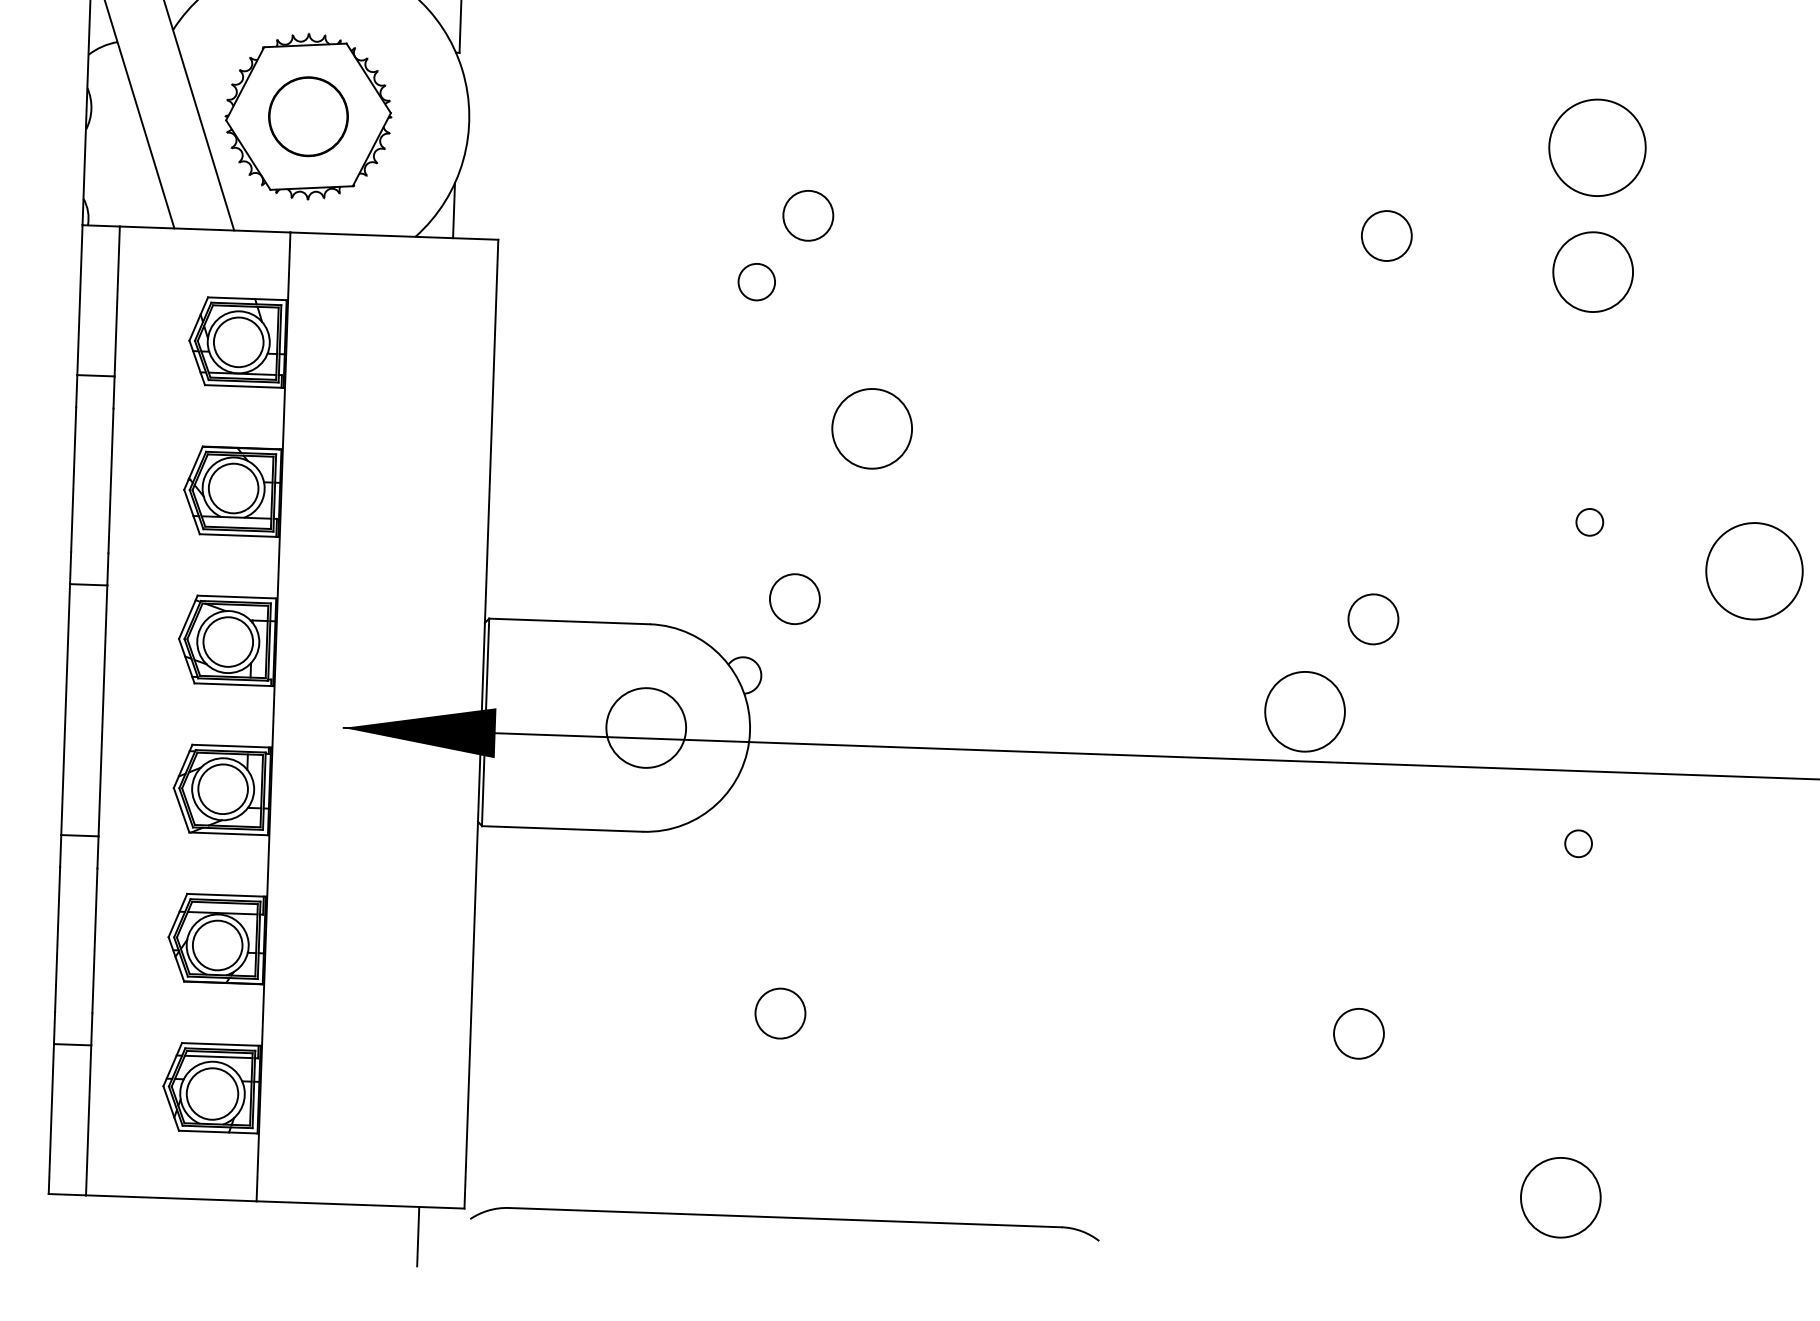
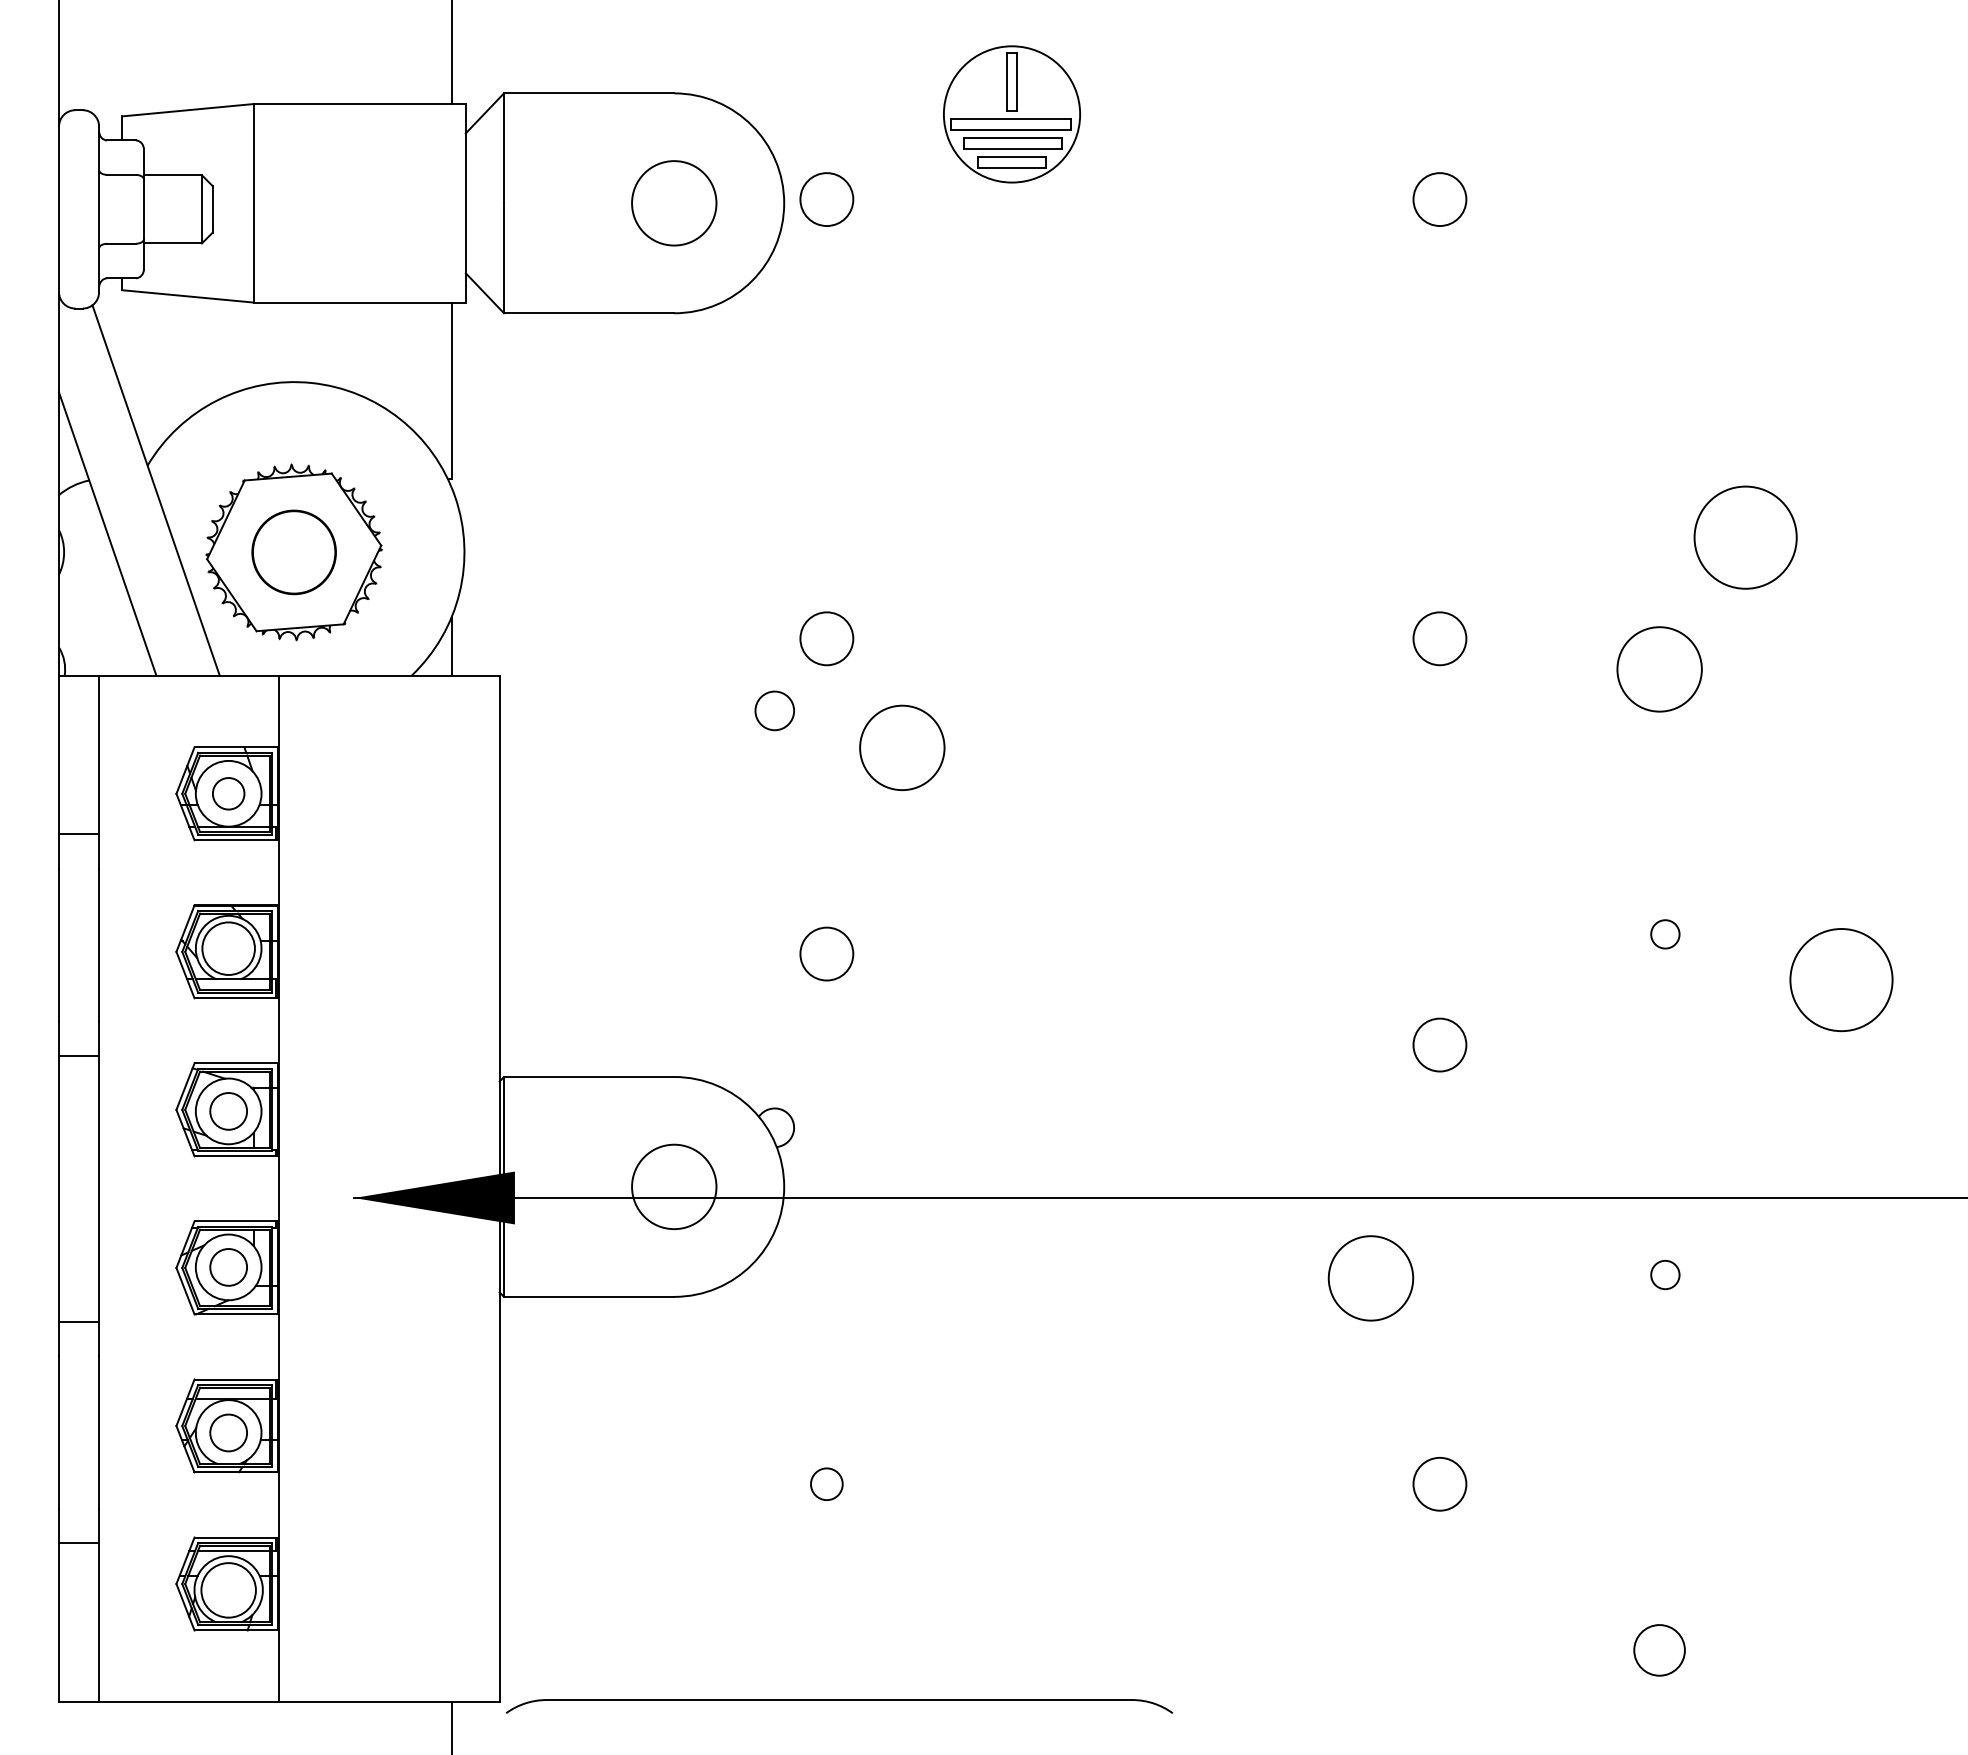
circle: (1597, 147) -> (1745, 537), moved
circle: (238, 342) -> (228, 793), size x0.6
circle: (872, 428) -> (902, 747), moved
circle: (794, 598) -> (826, 953), moved
circle: (228, 642) -> (228, 1111), size x0.7
circle: (1304, 711) -> (1370, 1278), moved
circle: (222, 789) -> (228, 1267), size x0.7
circle: (217, 945) -> (228, 1432), size x0.7
circle: (780, 1012) -> (826, 1483), size x0.6
circle: (1560, 1197) -> (1659, 1650), size x0.6

